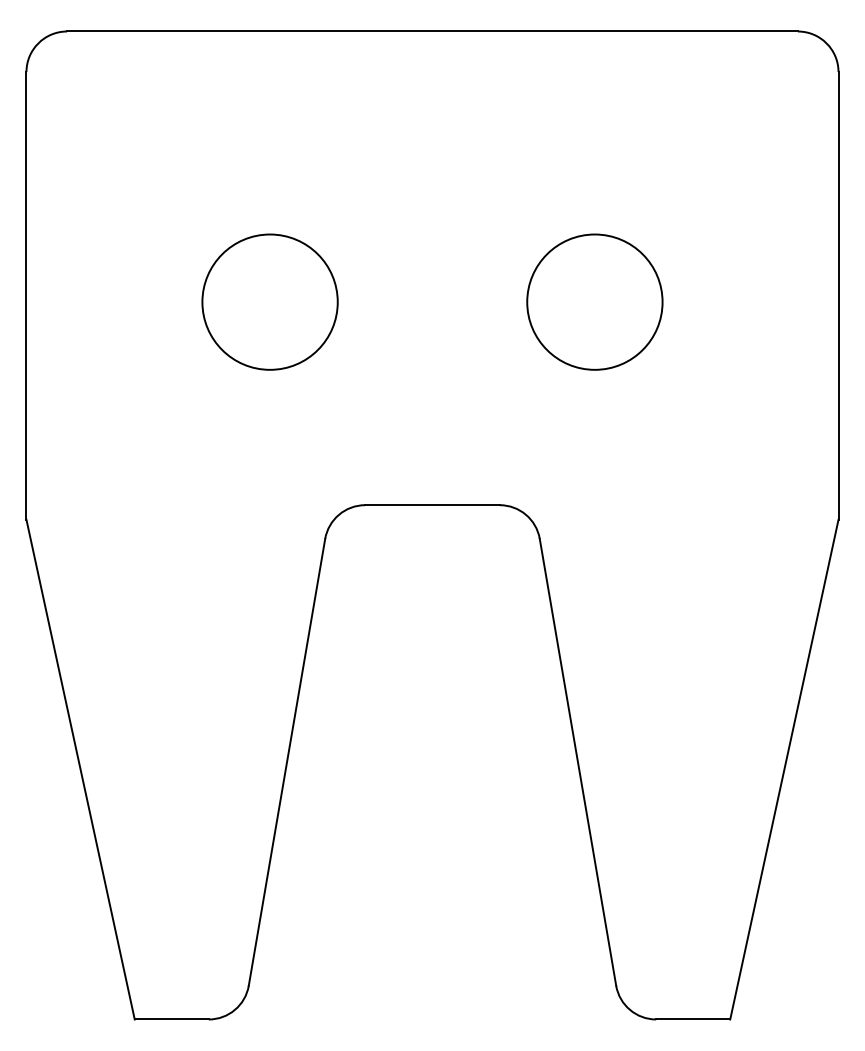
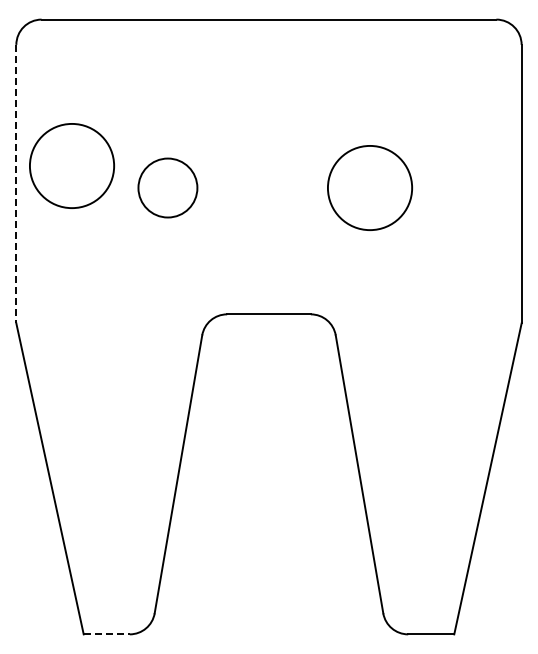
circle: (115, 265) -> (71, 165), added
line: (26, 296) -> (16, 184), solid -> dashed
circle: (269, 301) -> (167, 187), size x0.7
line: (172, 1019) -> (107, 634), solid -> dashed

